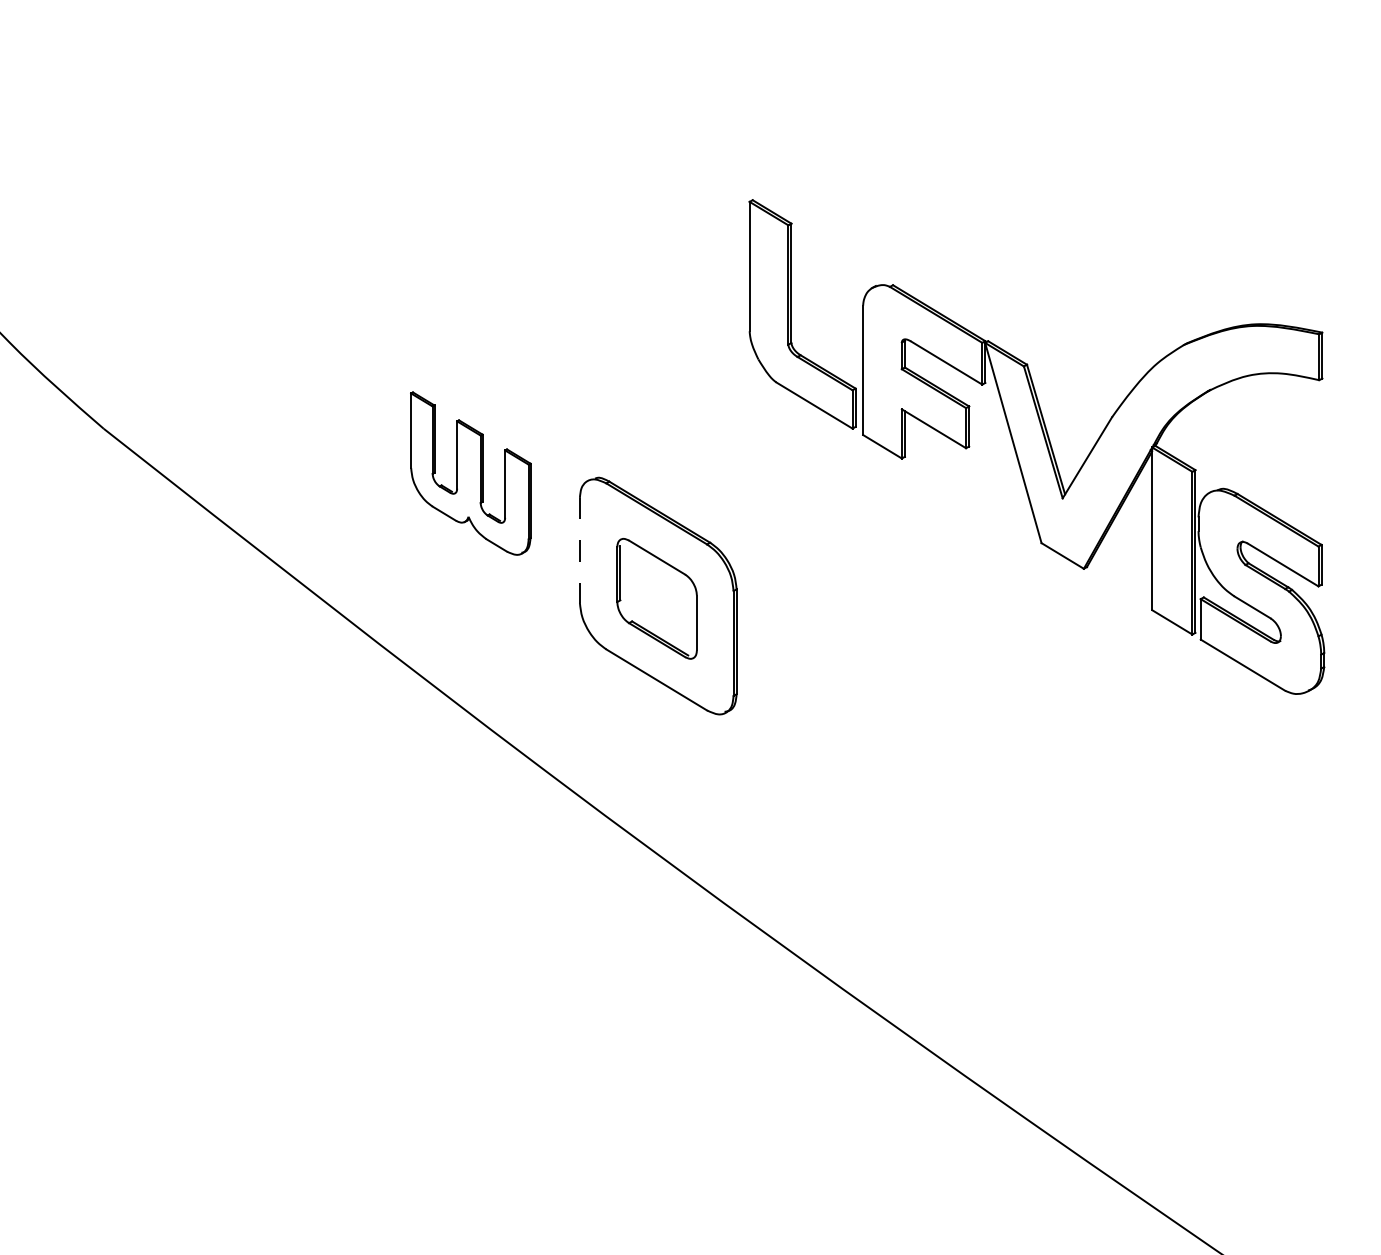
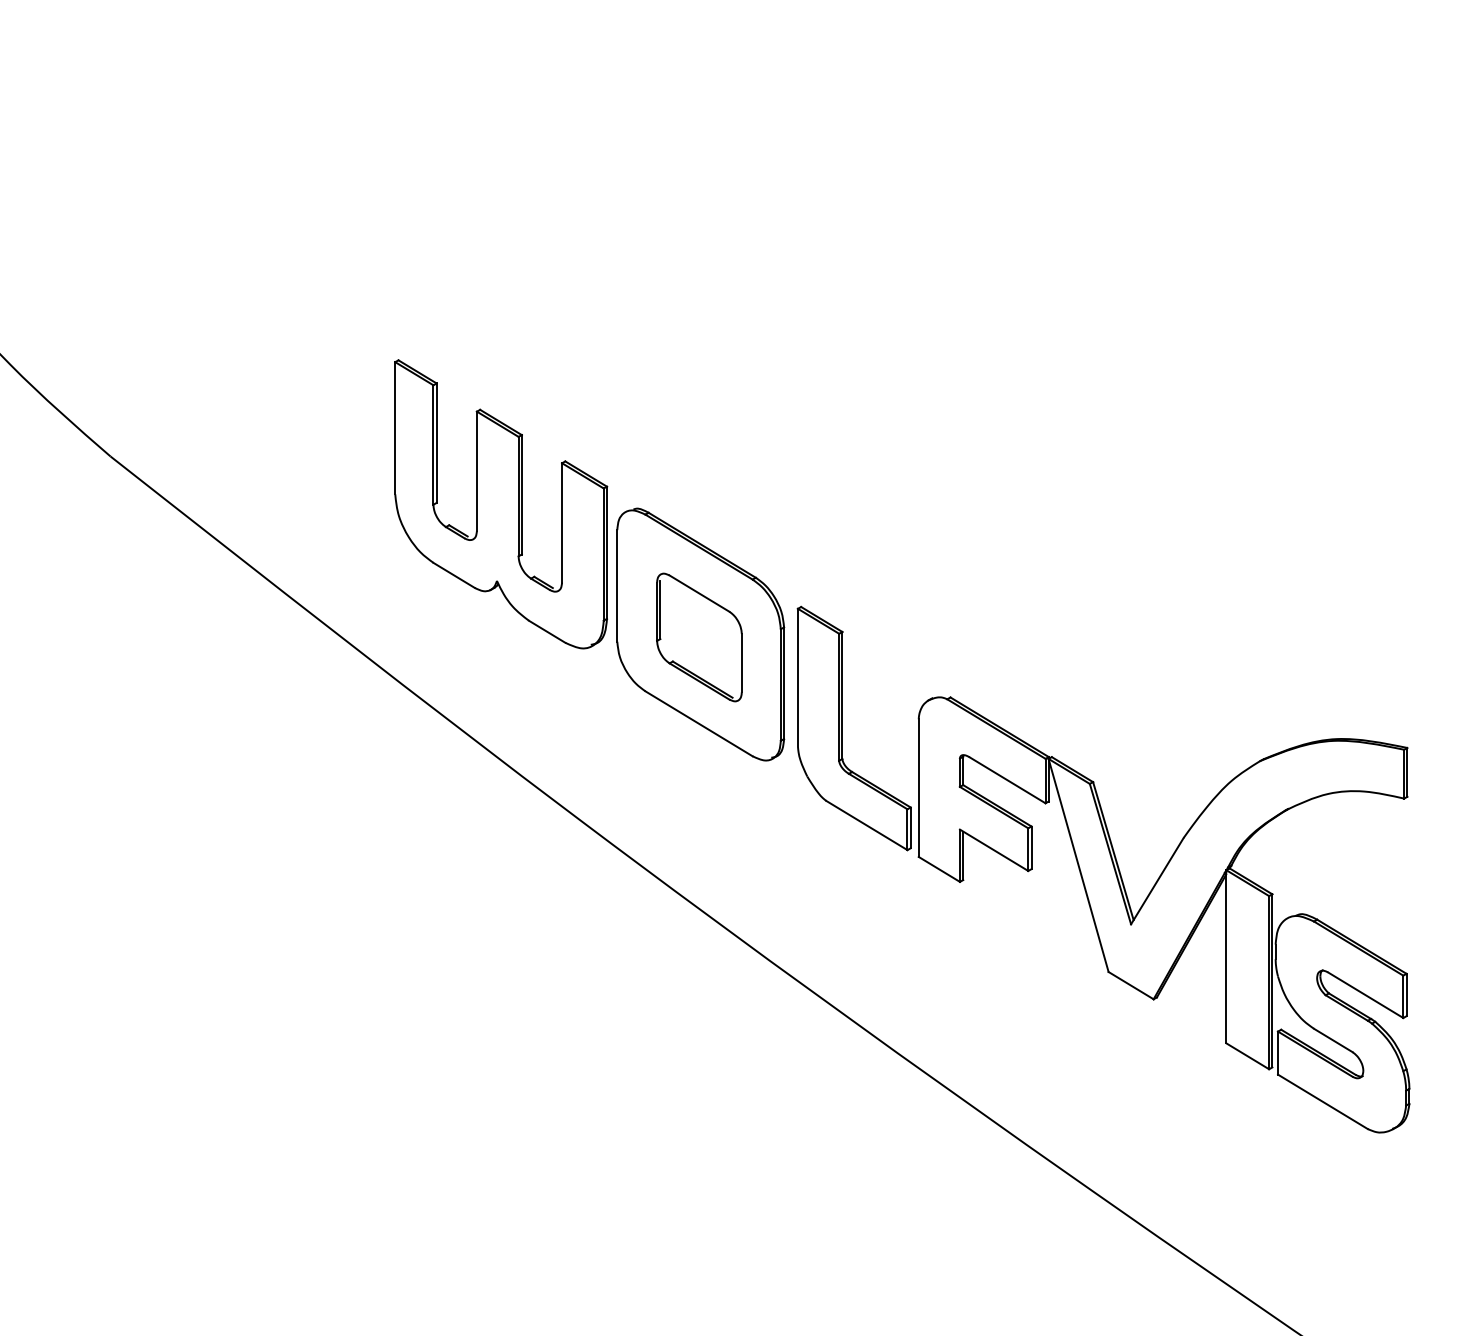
part: (1036, 446) -> (1103, 869), moved
part: (470, 473) -> (500, 504), size x1.67
line: (579, 550) -> (616, 586), dashed -> solid

